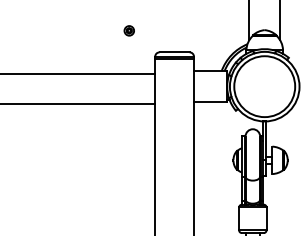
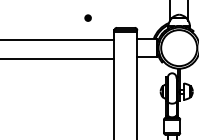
part: (128, 29) -> (87, 17), moved

